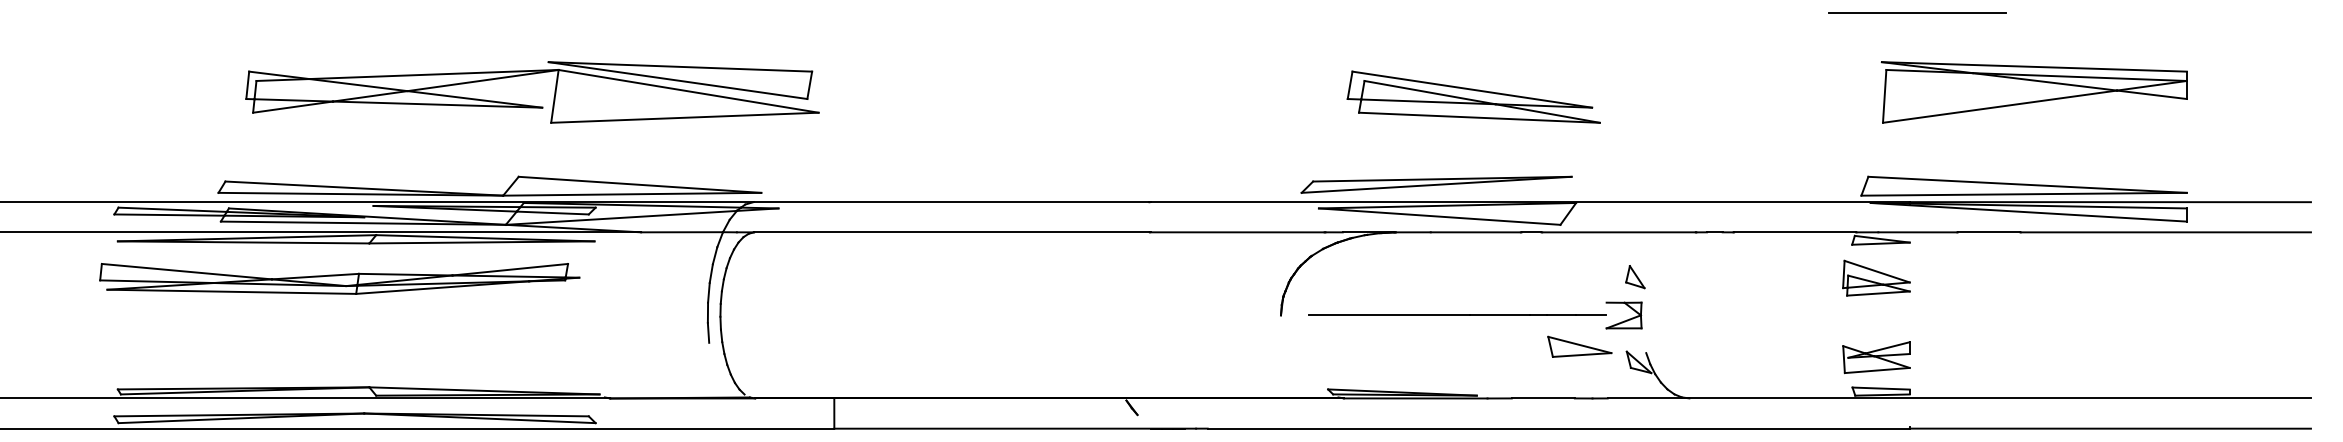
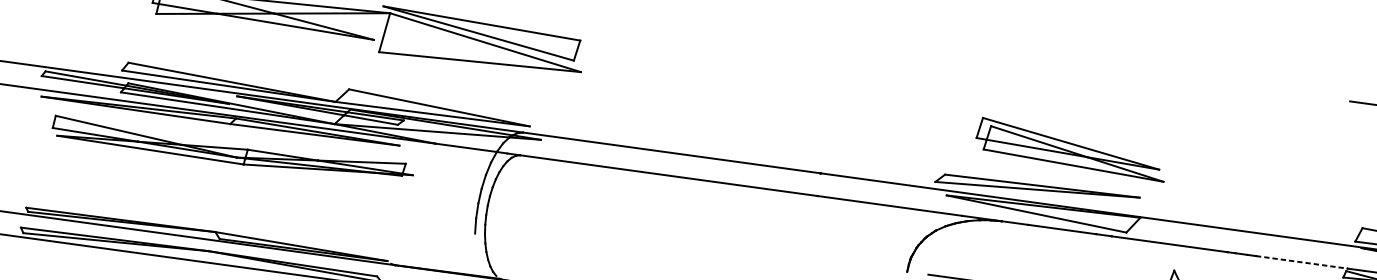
part: (1473, 96) -> (1071, 149), moved
line: (1795, 232) -> (1302, 262), solid -> dashed
part: (339, 278) -> (232, 151), moved

